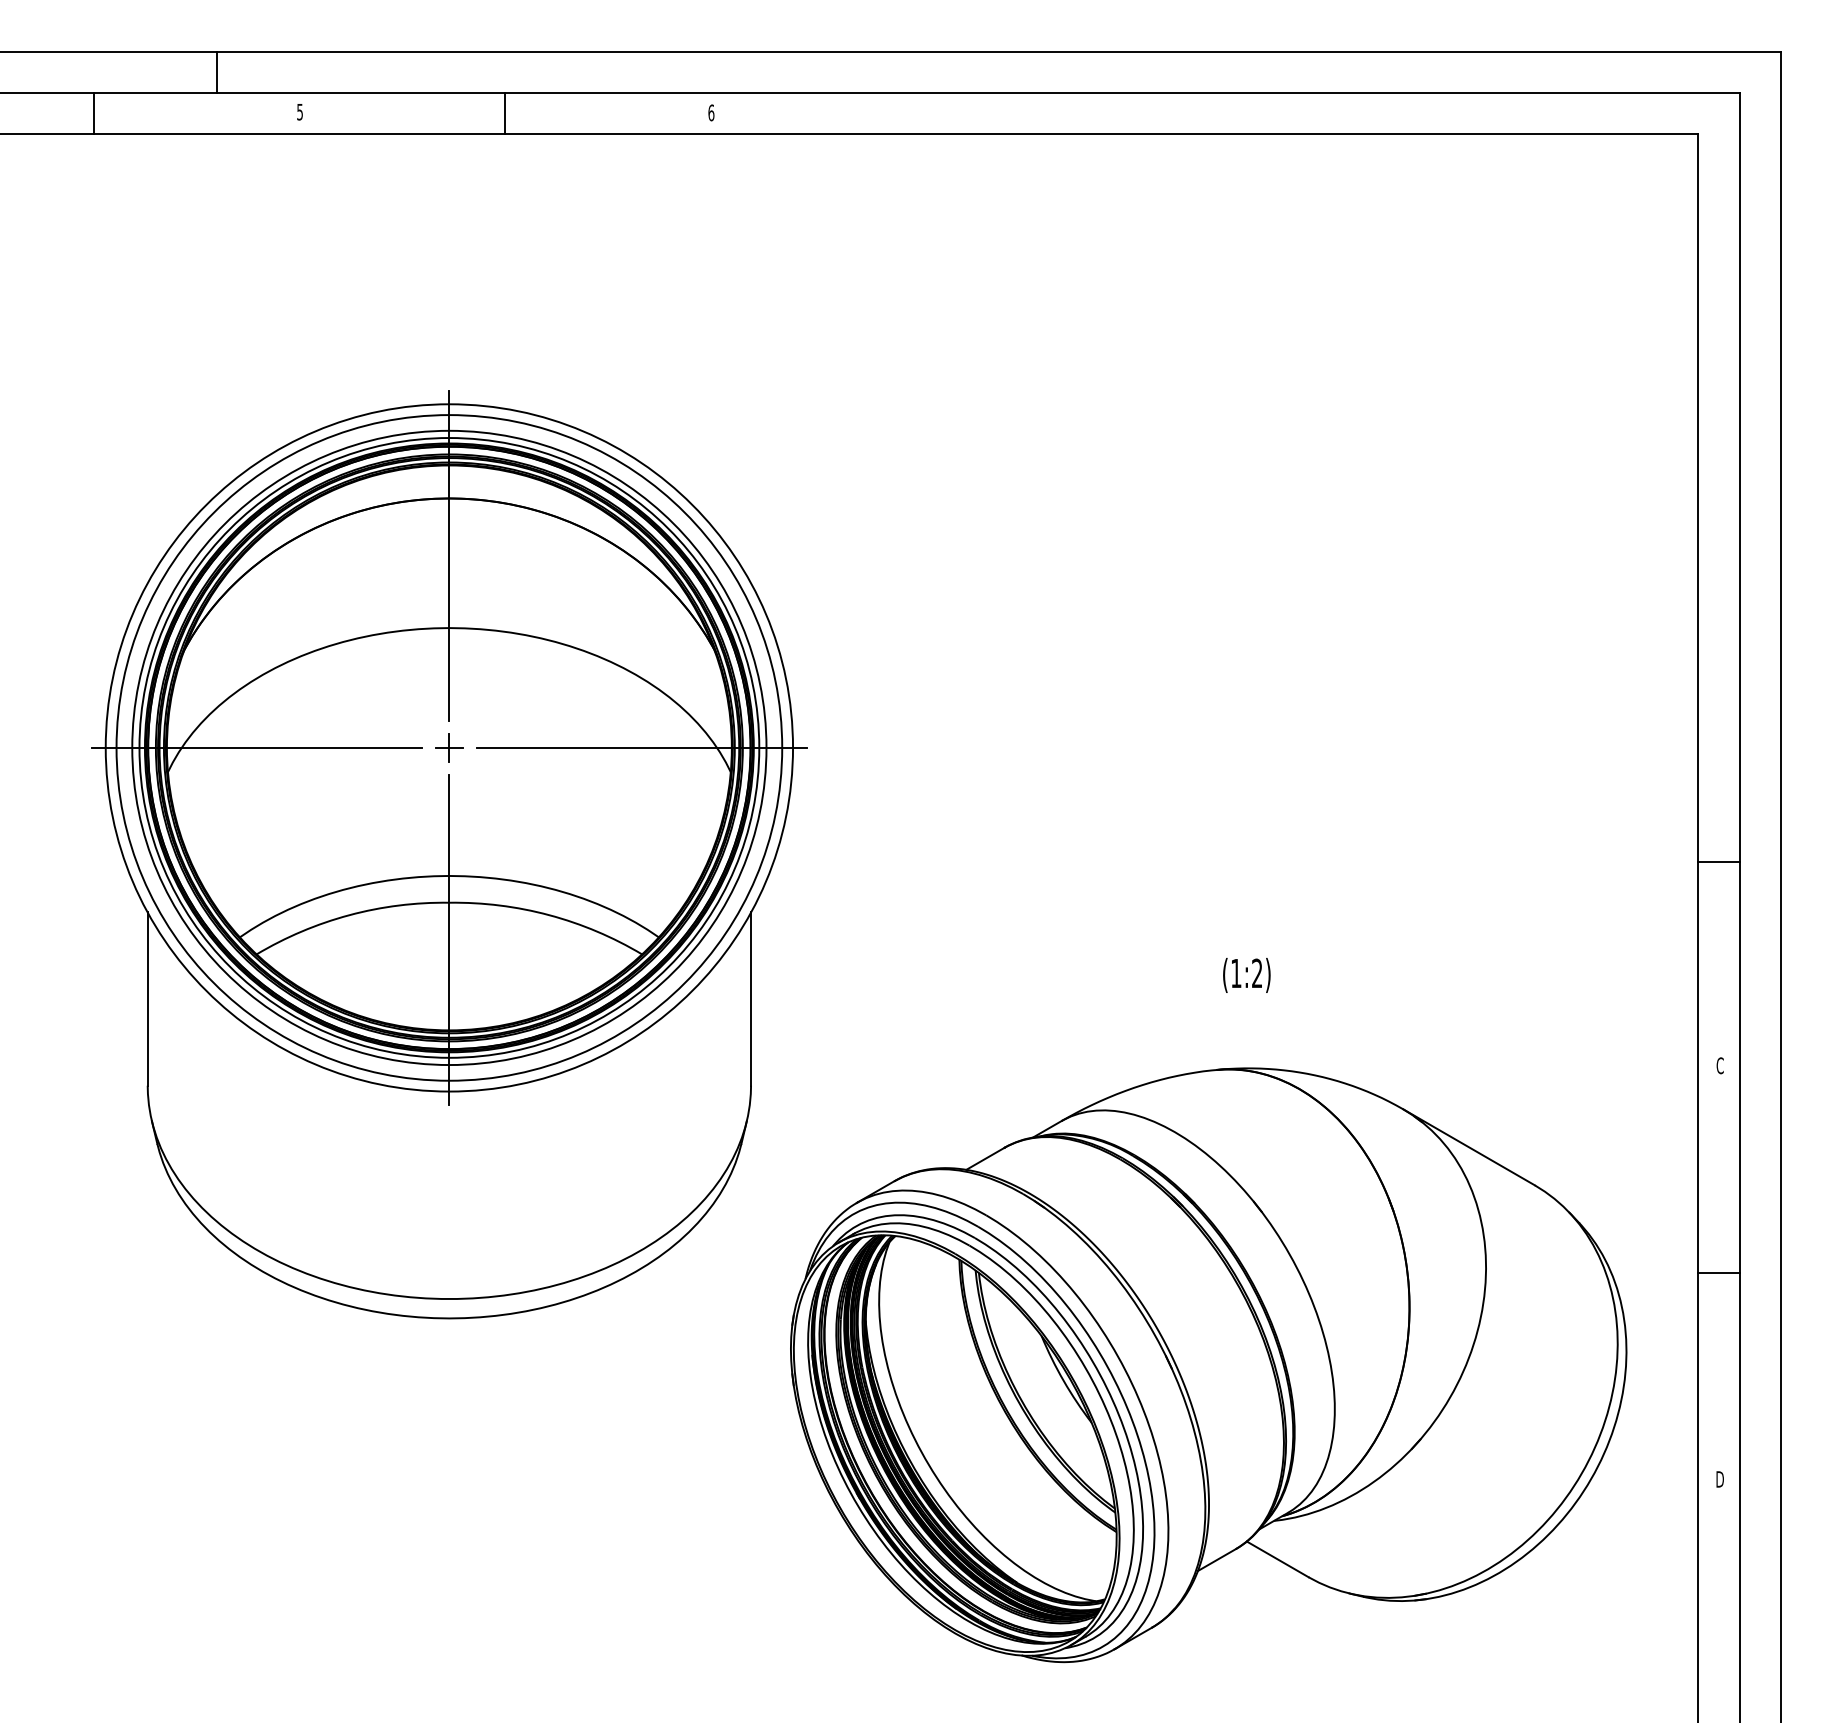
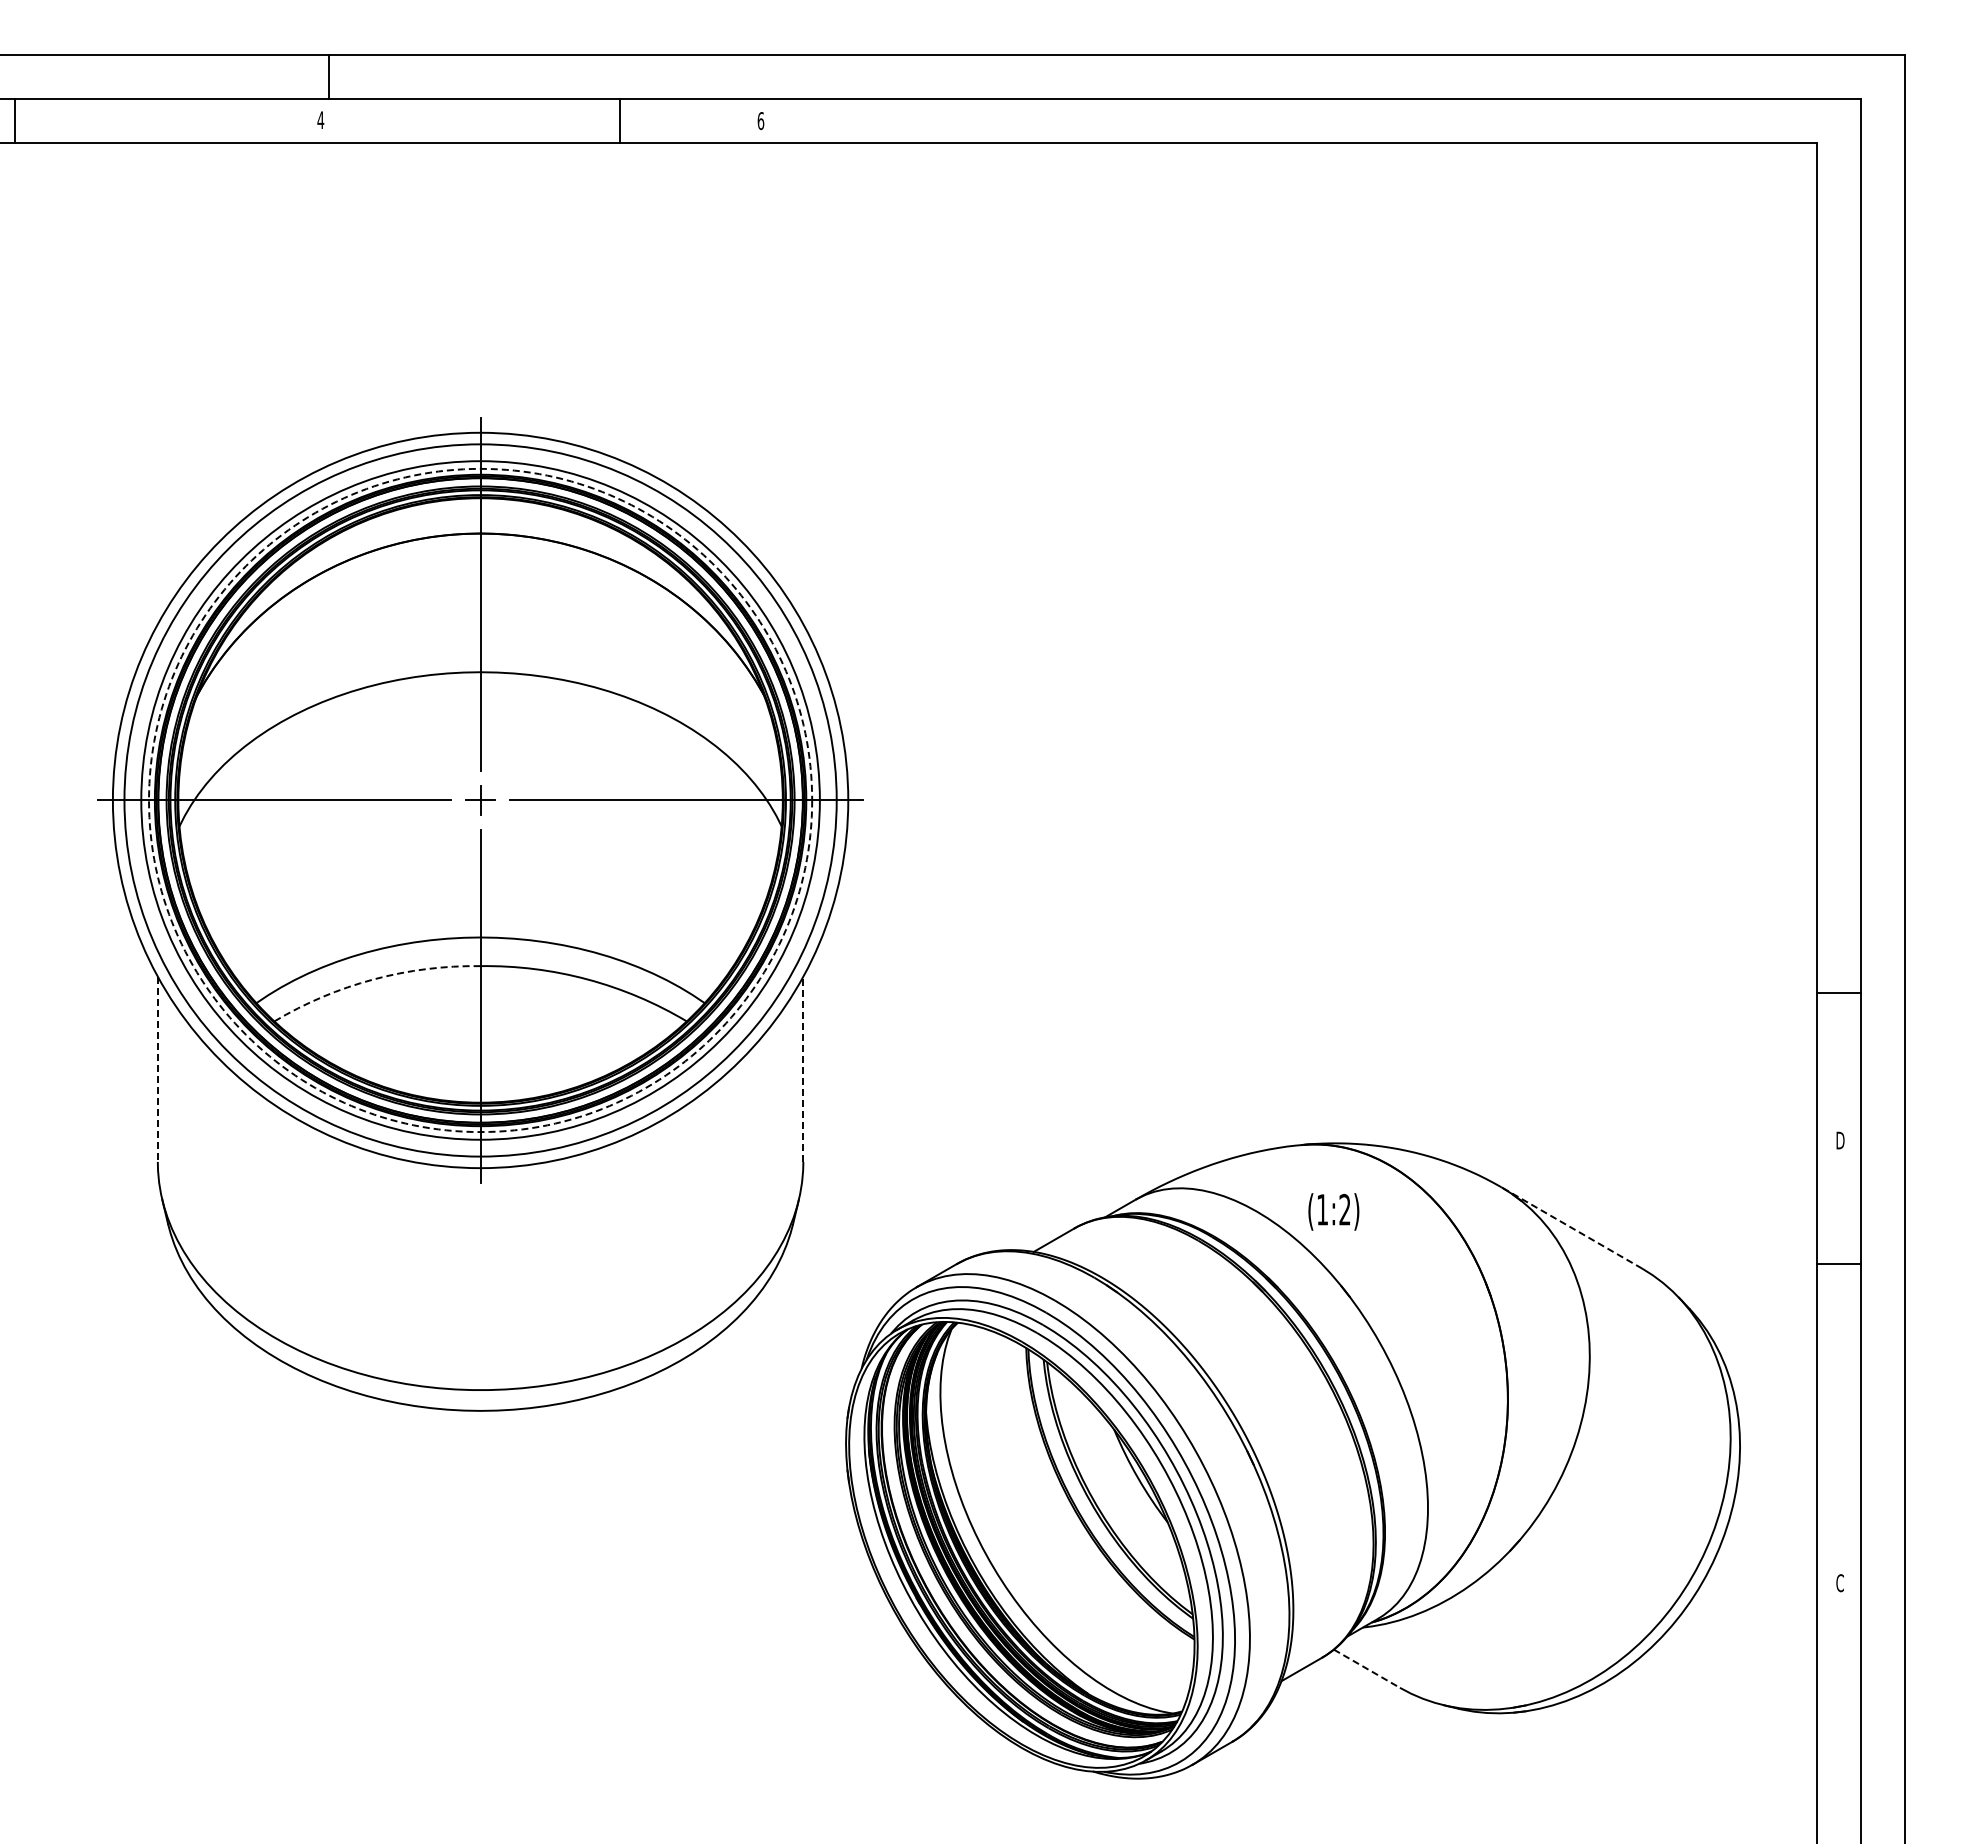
line: (217, 72) -> (329, 77), moved
text: (299, 112) -> (320, 120), 5 -> 4
line: (94, 113) -> (15, 121), moved
line: (505, 113) -> (619, 121), moved
circle: (449, 747) -> (480, 800), solid -> dashed
line: (1719, 861) -> (1839, 992), moved
arc: (349, 915) -> (373, 979), solid -> dashed
text: (1246, 975) -> (1333, 1211), moved
line: (147, 999) -> (157, 1069), solid -> dashed
line: (751, 999) -> (803, 1069), solid -> dashed
text: (1720, 1065) -> (1840, 1140), C -> D
line: (1468, 1147) -> (1571, 1227), solid -> dashed
line: (1719, 1273) -> (1839, 1263), moved
text: (1720, 1479) -> (1840, 1583), D -> C
line: (1278, 1559) -> (1367, 1668), solid -> dashed

